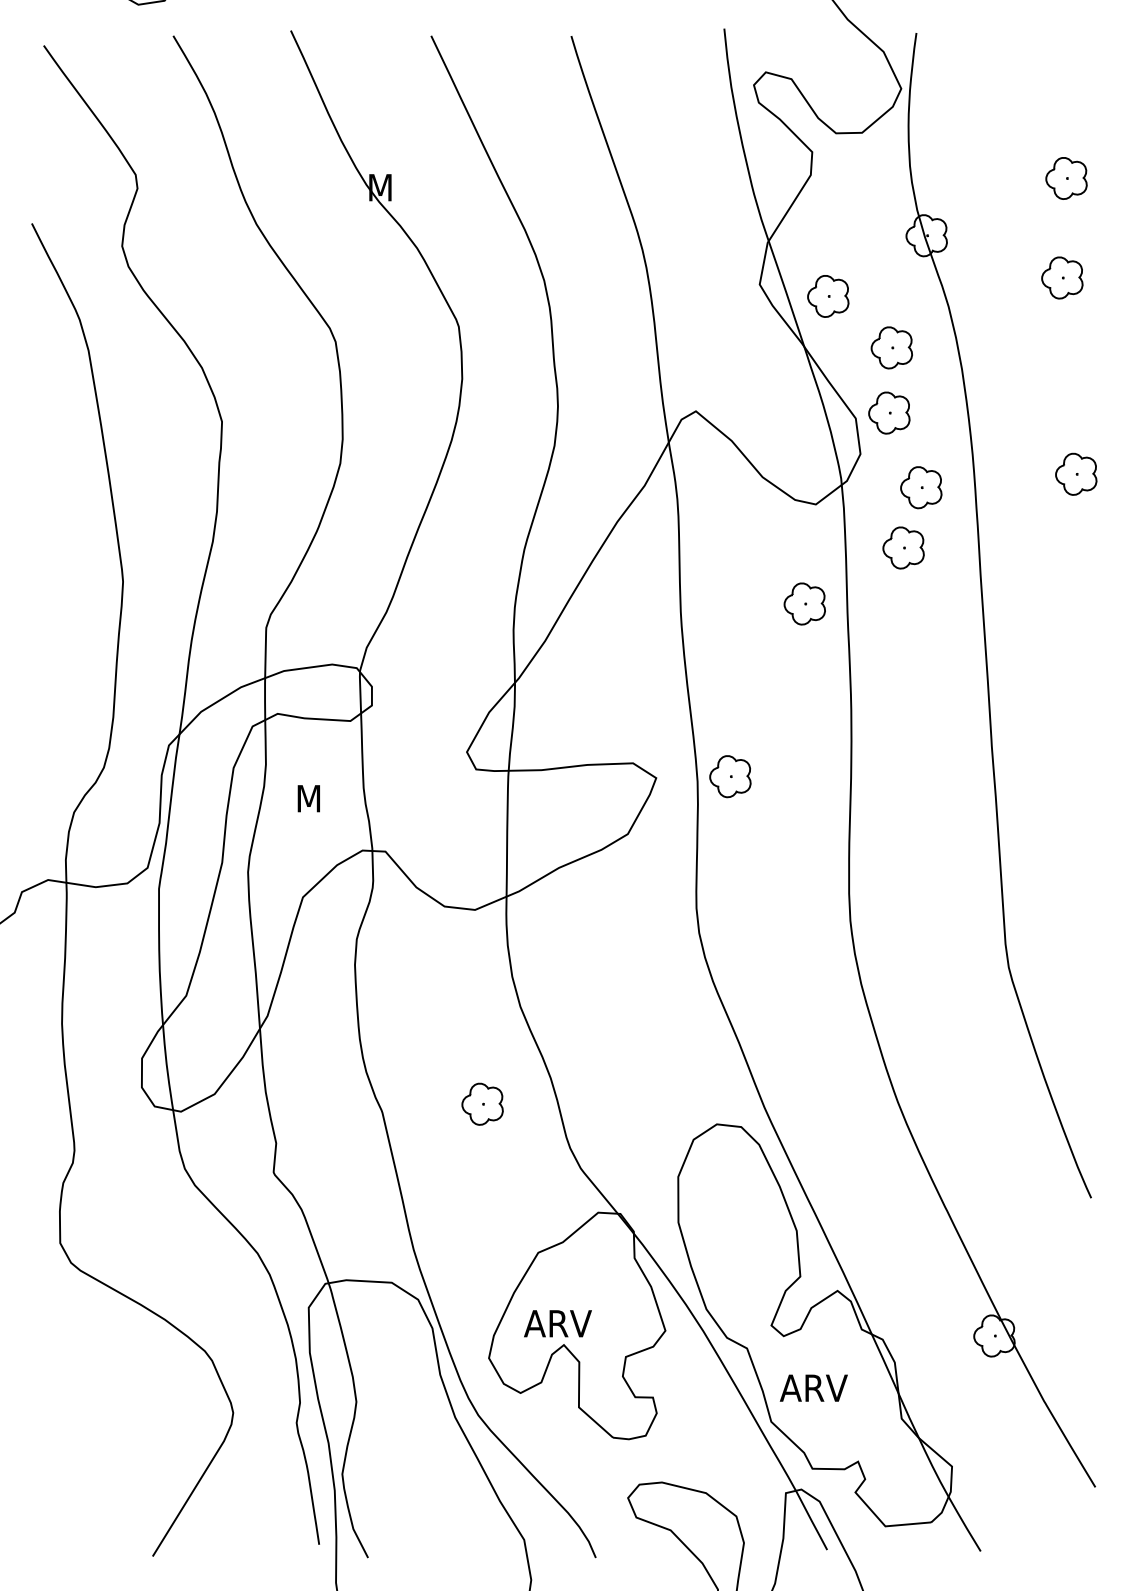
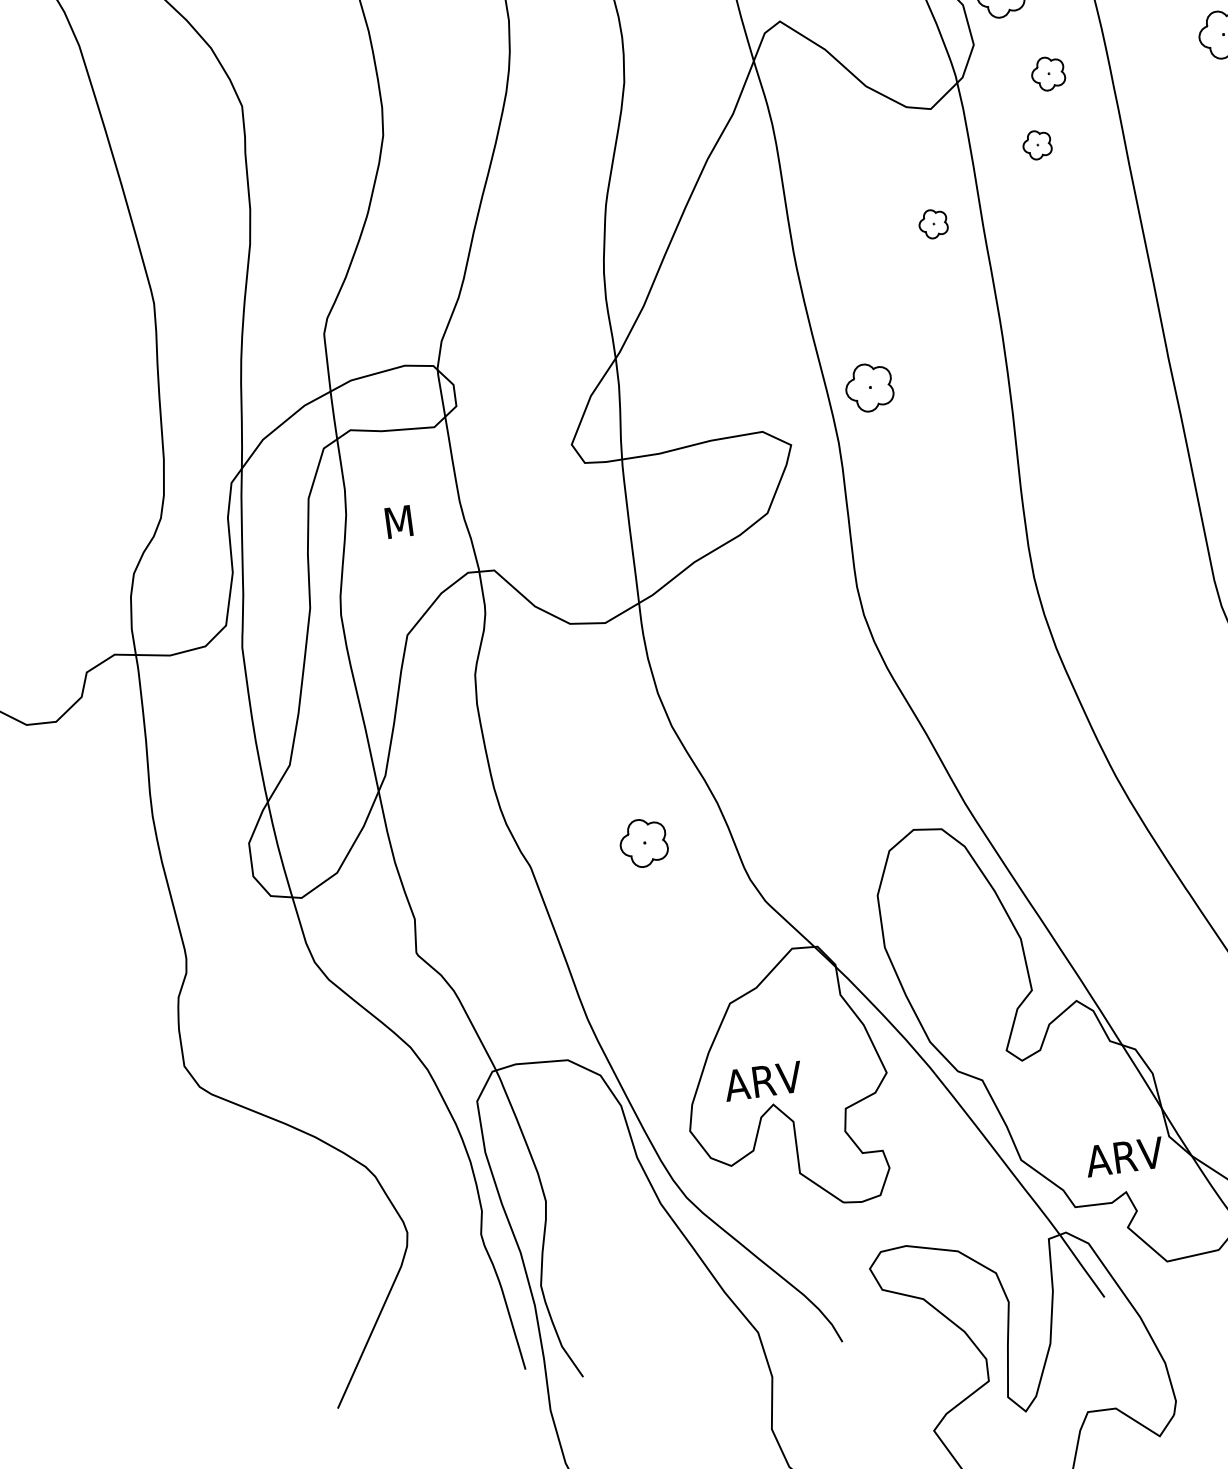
part: (921, 487) -> (1048, 73), size x0.7
part: (903, 547) -> (1037, 144), size x0.6
part: (804, 603) -> (933, 223), size x0.6
part: (730, 776) -> (869, 387), moved
text: (813, 1387) -> (1124, 1156), moved

